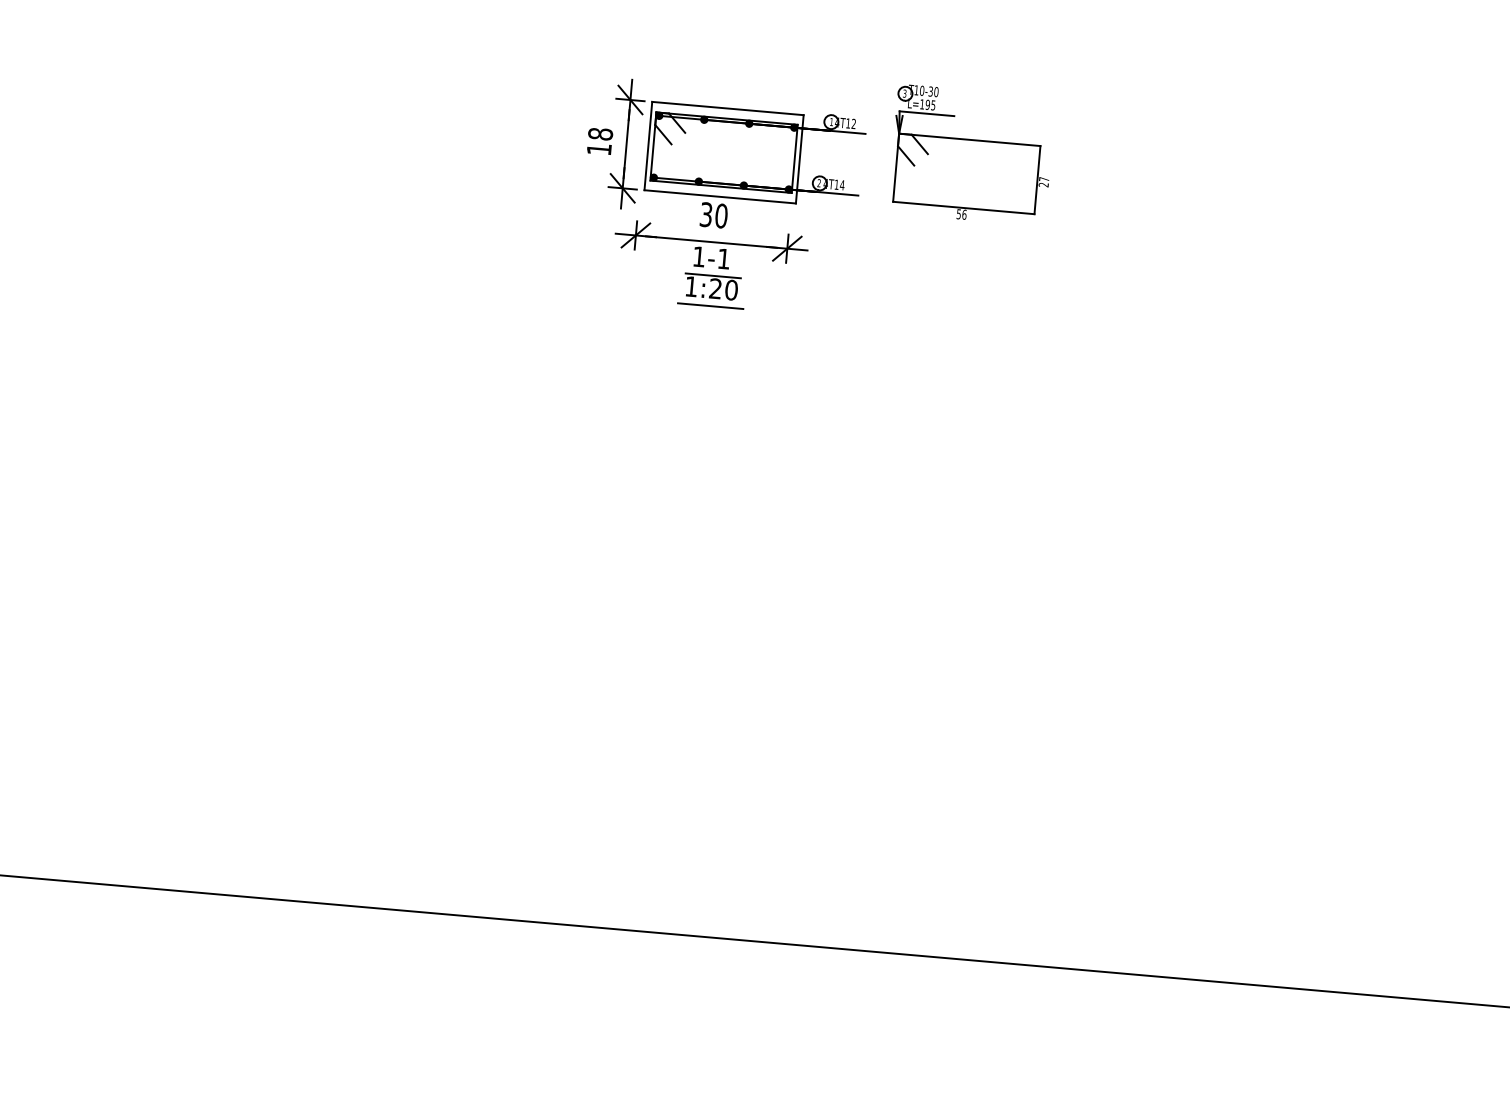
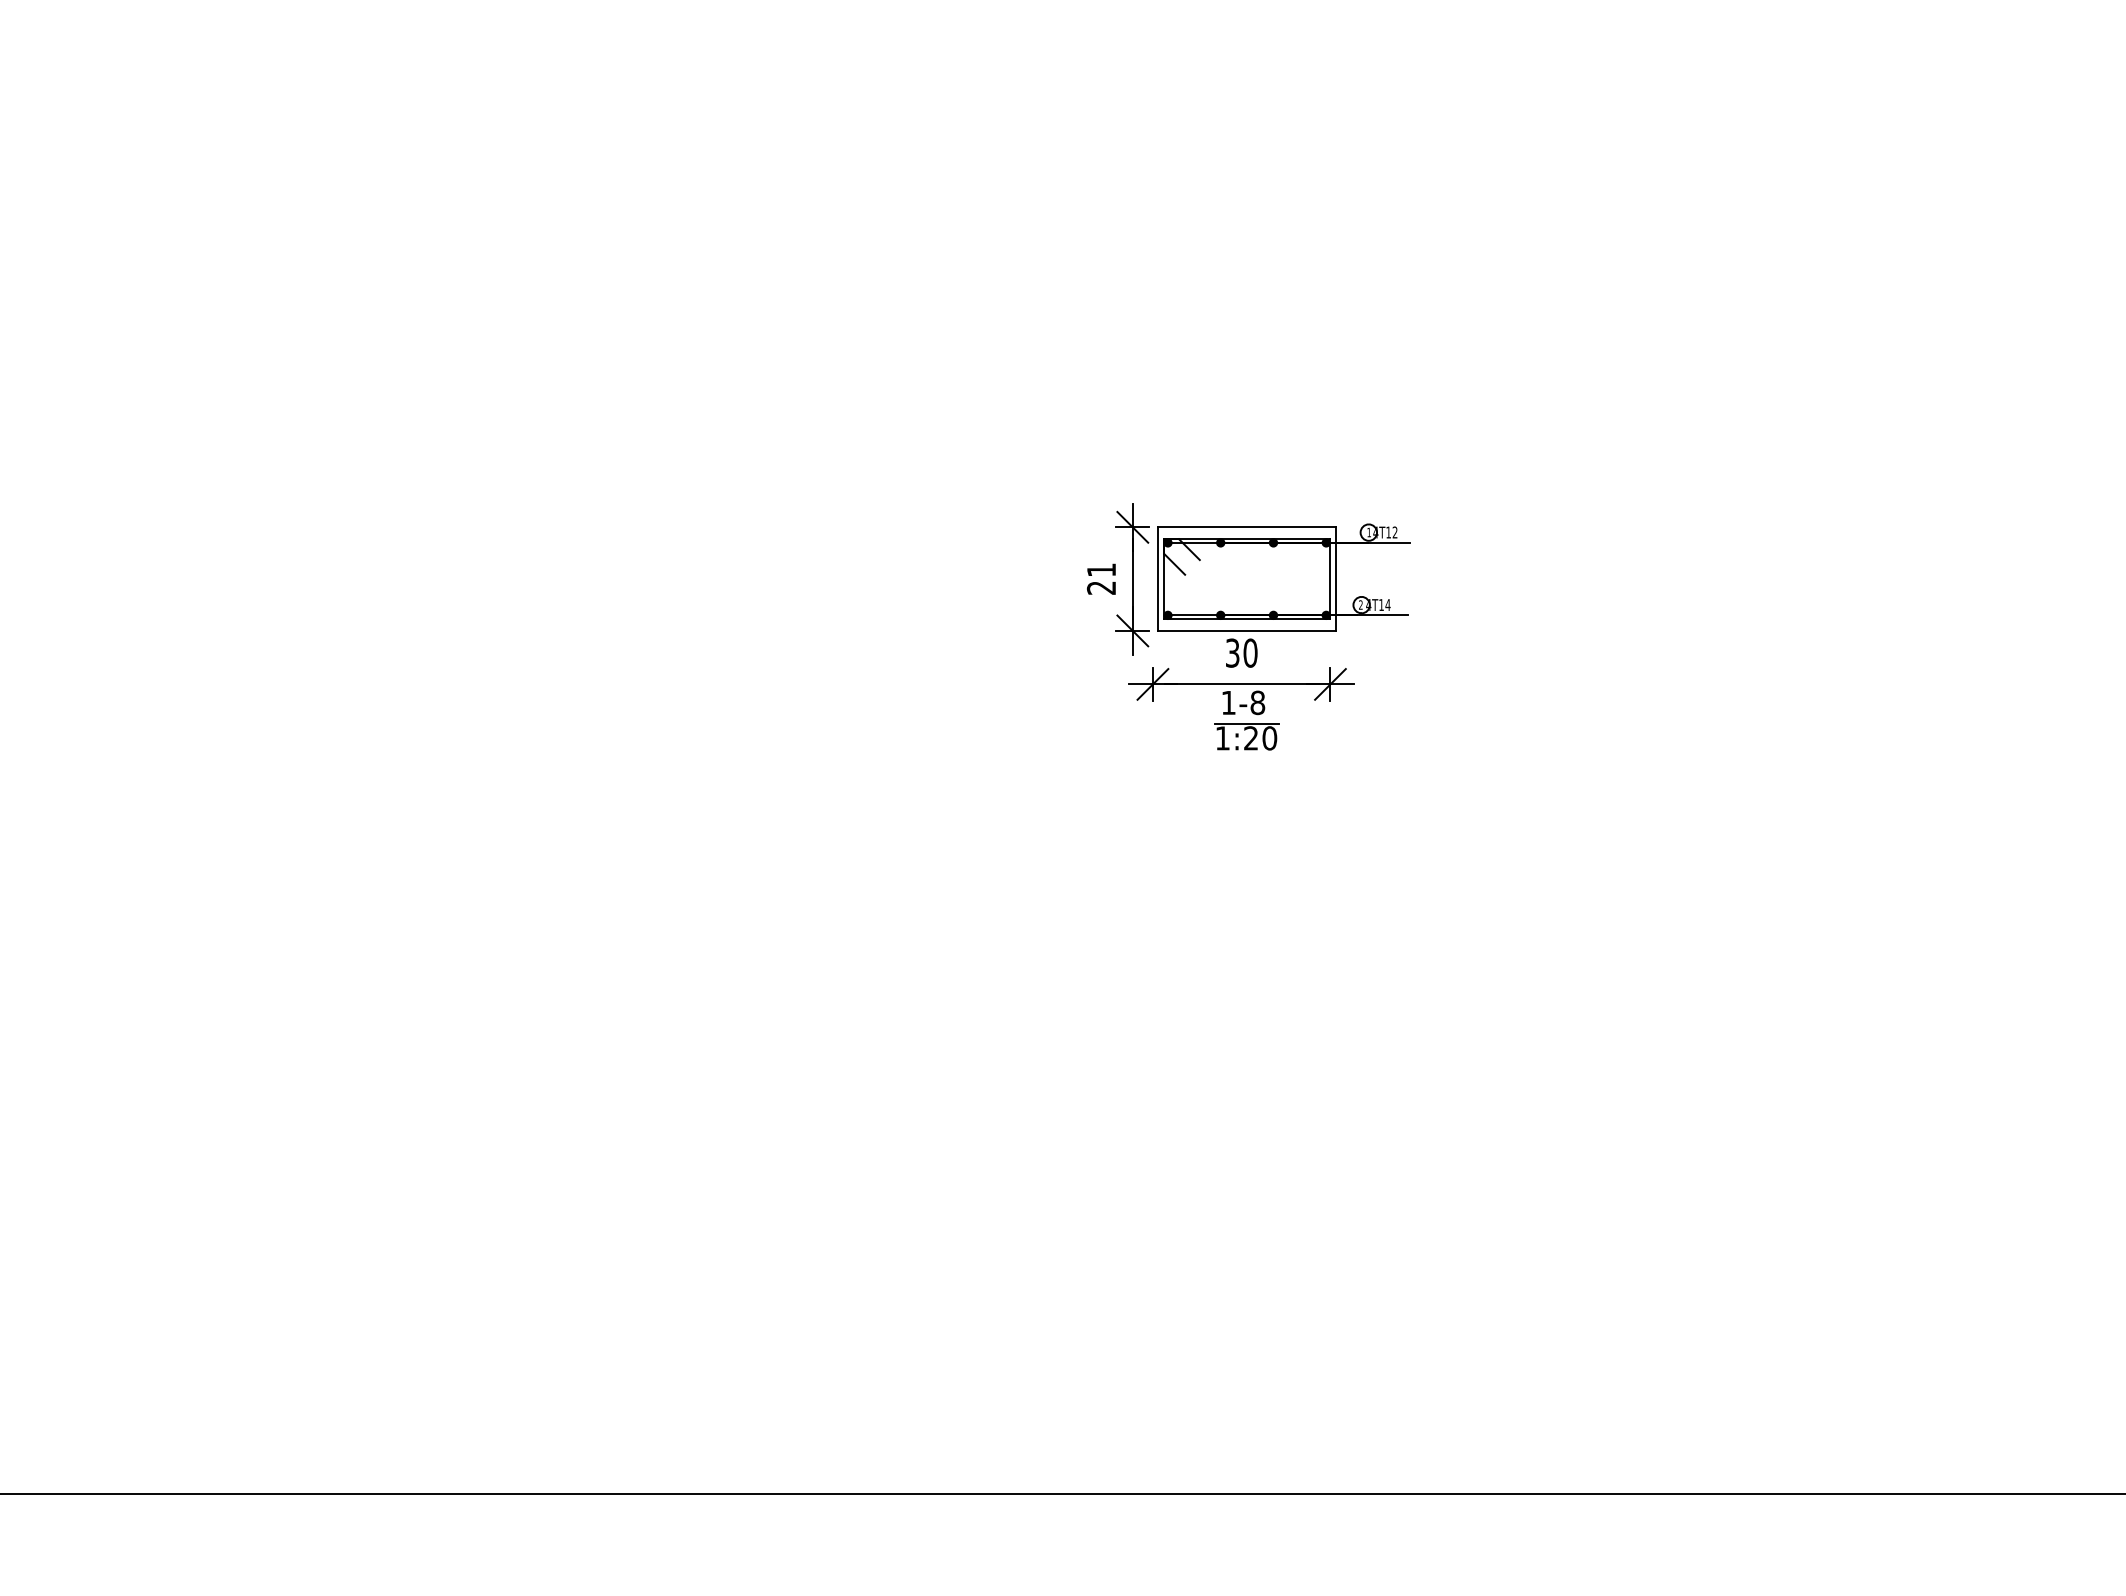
text: (599, 141) -> (1101, 578), 18 -> 21
part: (971, 154) -> (1535, 556), removed
text: (723, 258) -> (1257, 702), 1-1 -> 1-8
line: (710, 306) -> (1246, 759), removed

